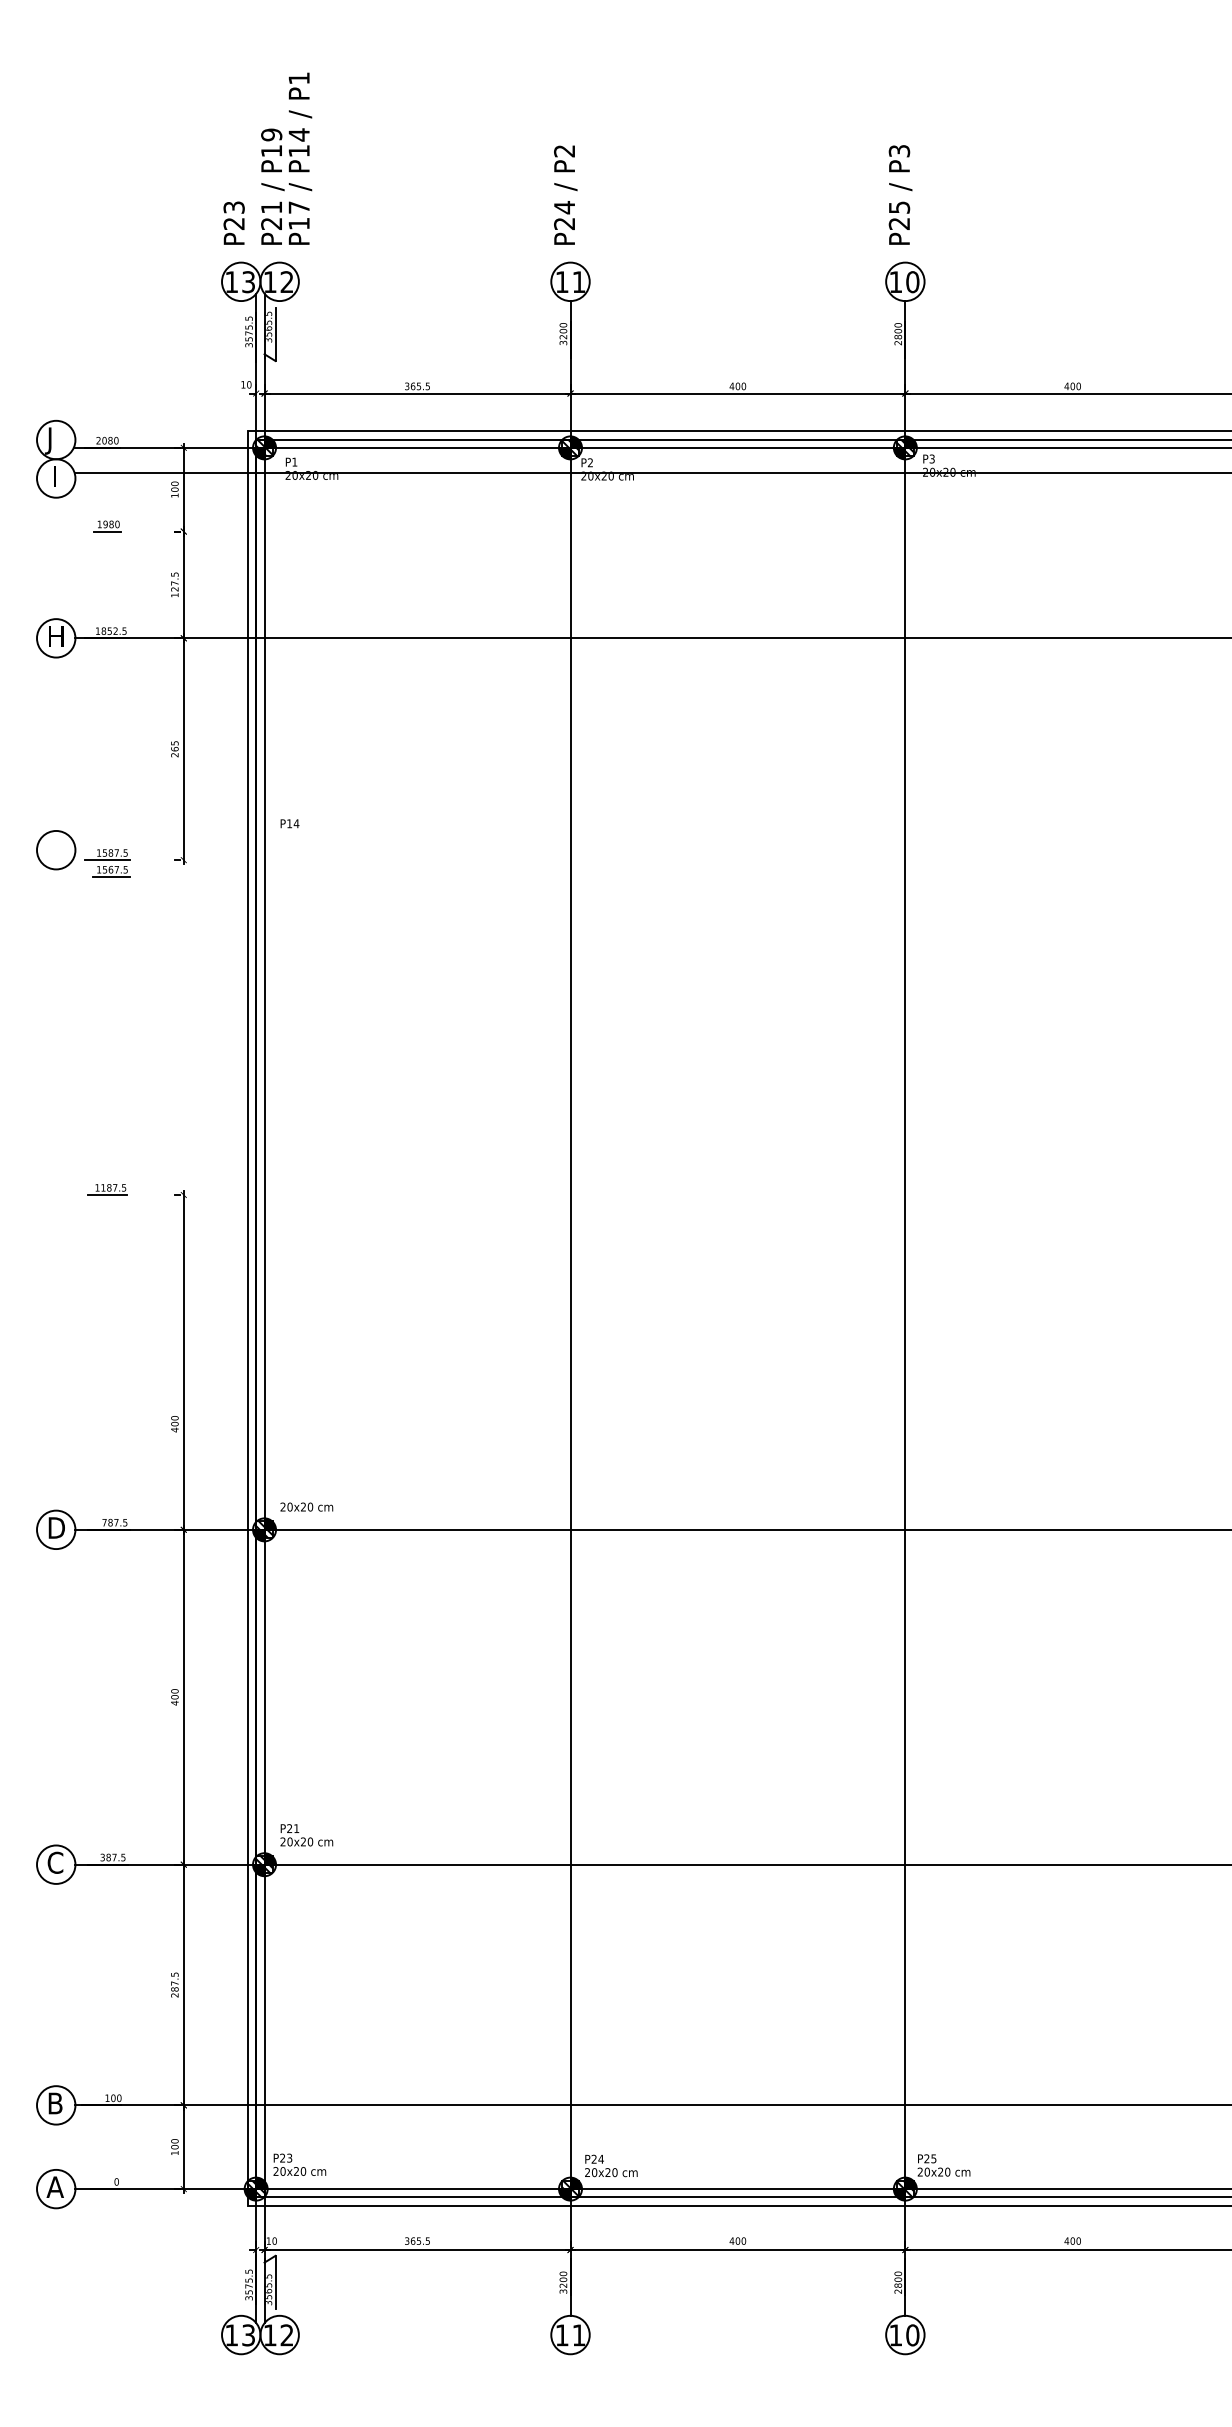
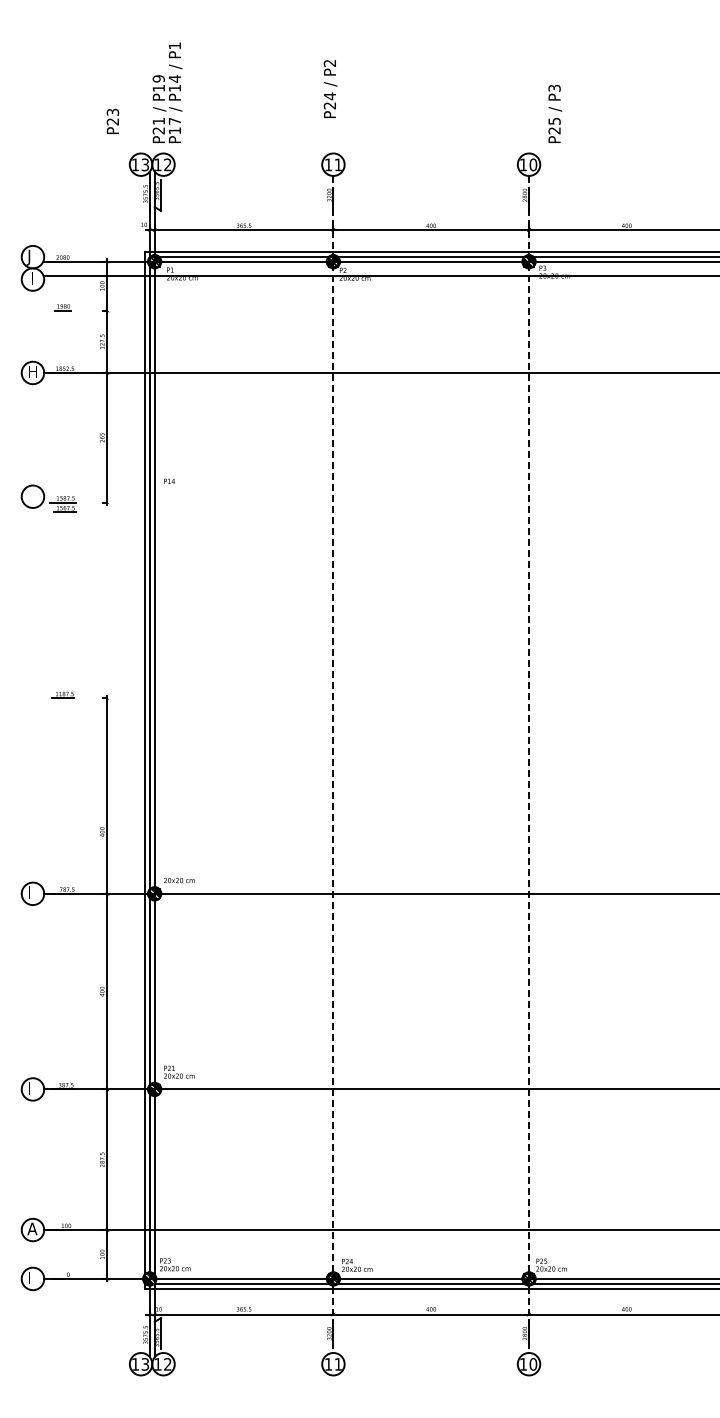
text: (565, 194) -> (330, 88), moved
text: (900, 194) -> (555, 113), moved
text: (233, 221) -> (112, 120), moved
line: (570, 1308) -> (333, 764), solid -> dashed
line: (906, 1308) -> (529, 764), solid -> dashed
text: (57, 1527) -> (33, 892), D -> I
text: (55, 1861) -> (32, 1087), C -> I
text: (55, 2102) -> (32, 1228), B -> A
text: (55, 2186) -> (32, 1277), A -> I

